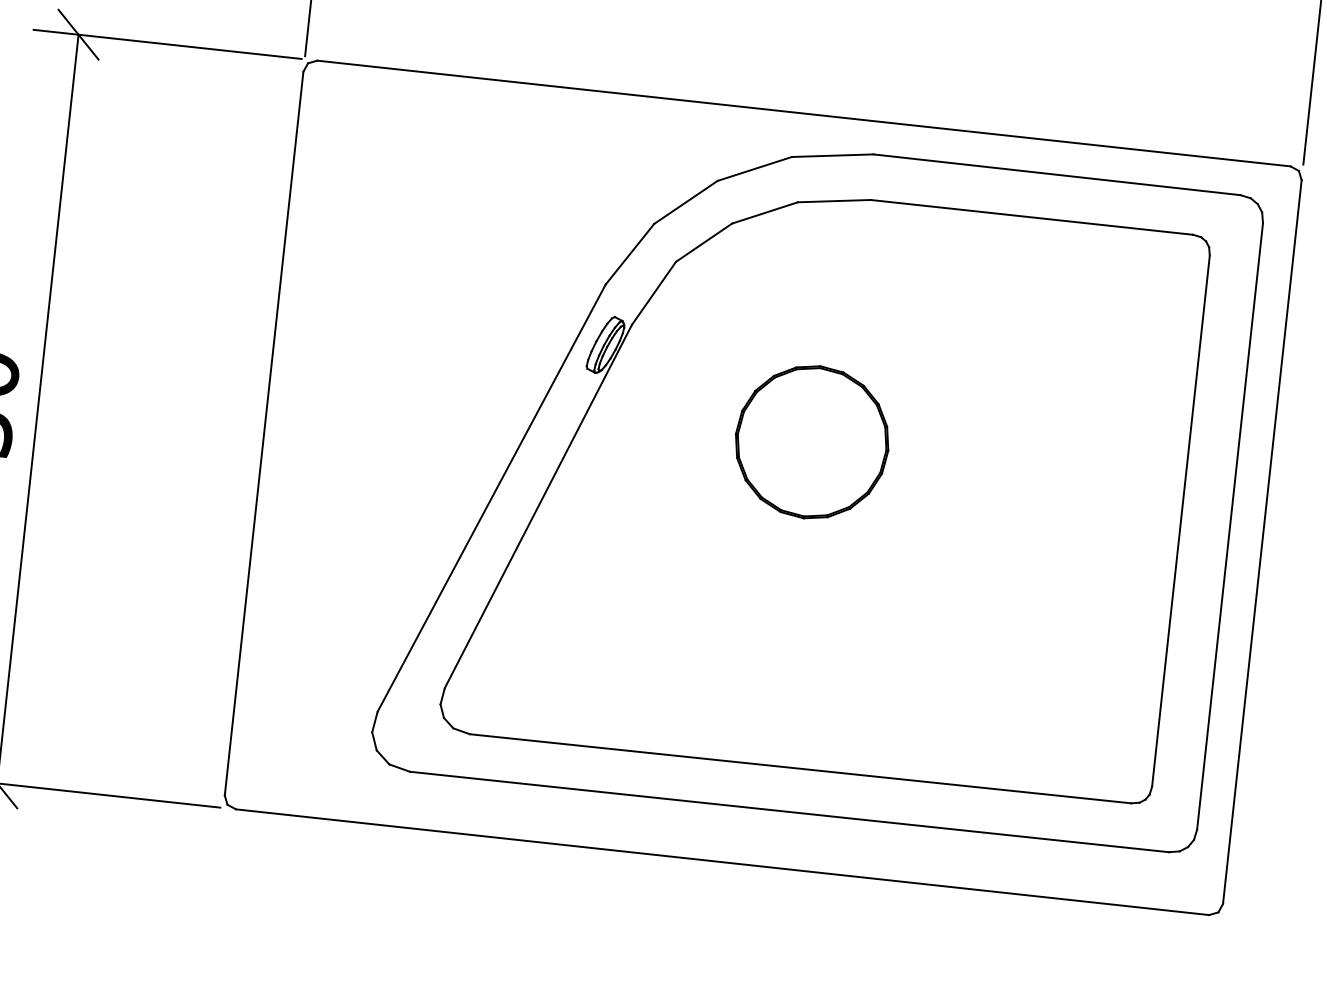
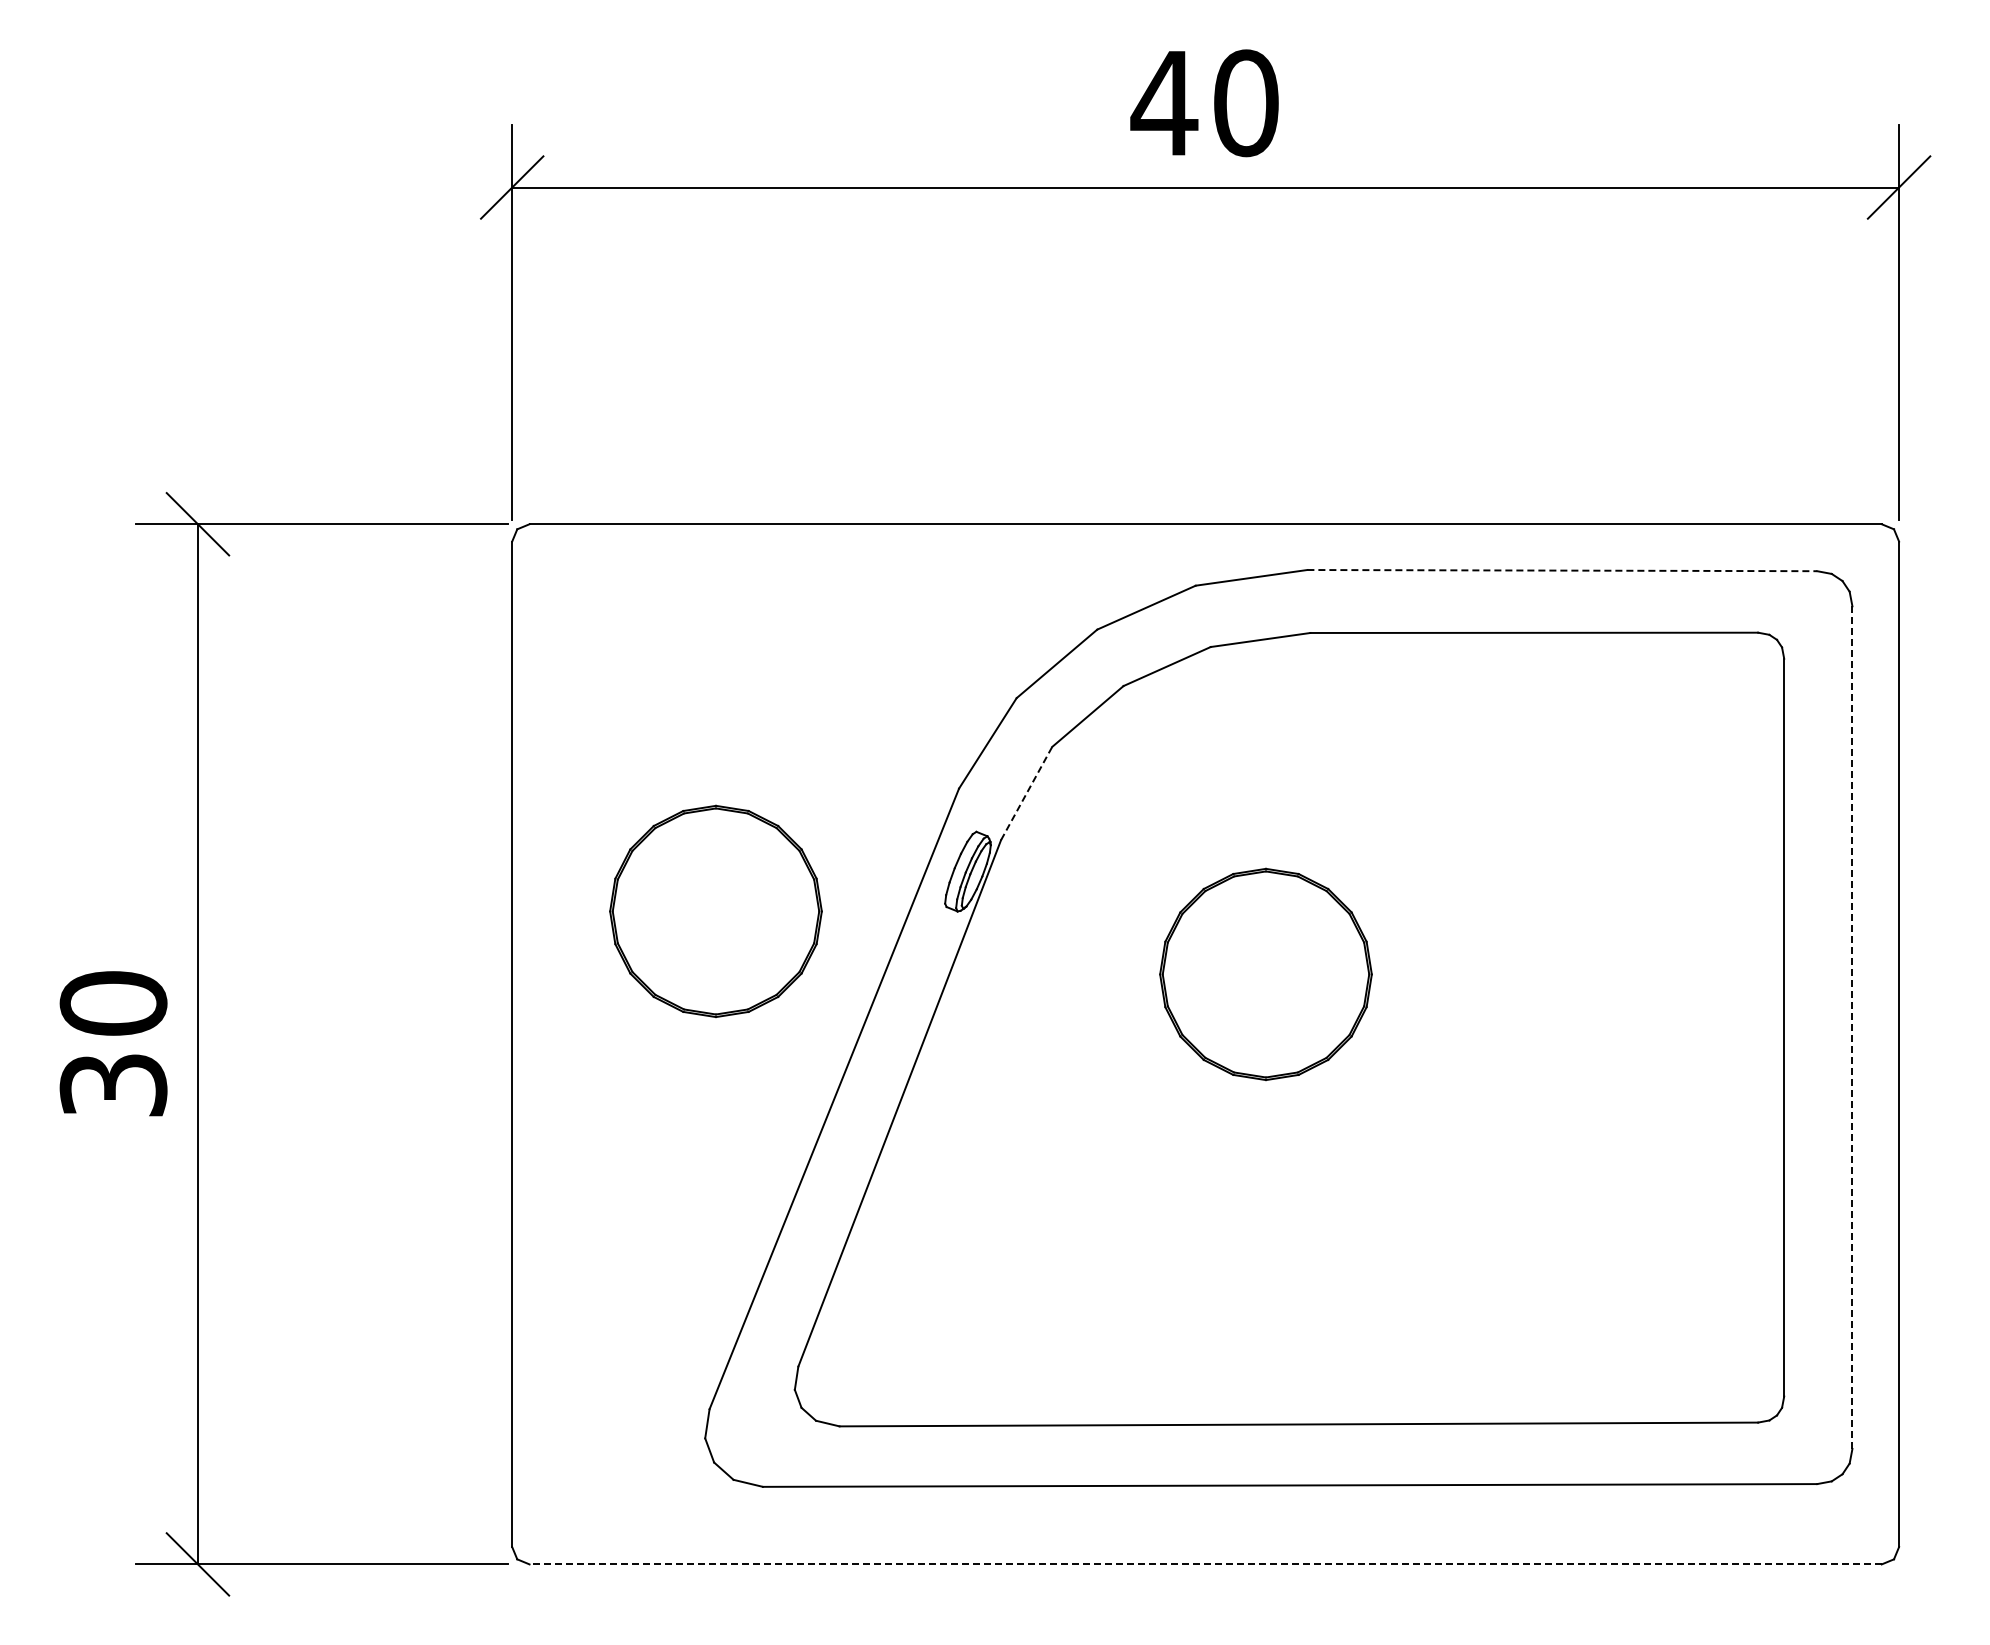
line: (1057, 174) -> (1562, 570), solid -> dashed
line: (653, 293) -> (1026, 793), solid -> dashed
part: (420, 353) -> (715, 911), added
line: (1230, 527) -> (1852, 1028), solid -> dashed
line: (722, 862) -> (1205, 1564), solid -> dashed

